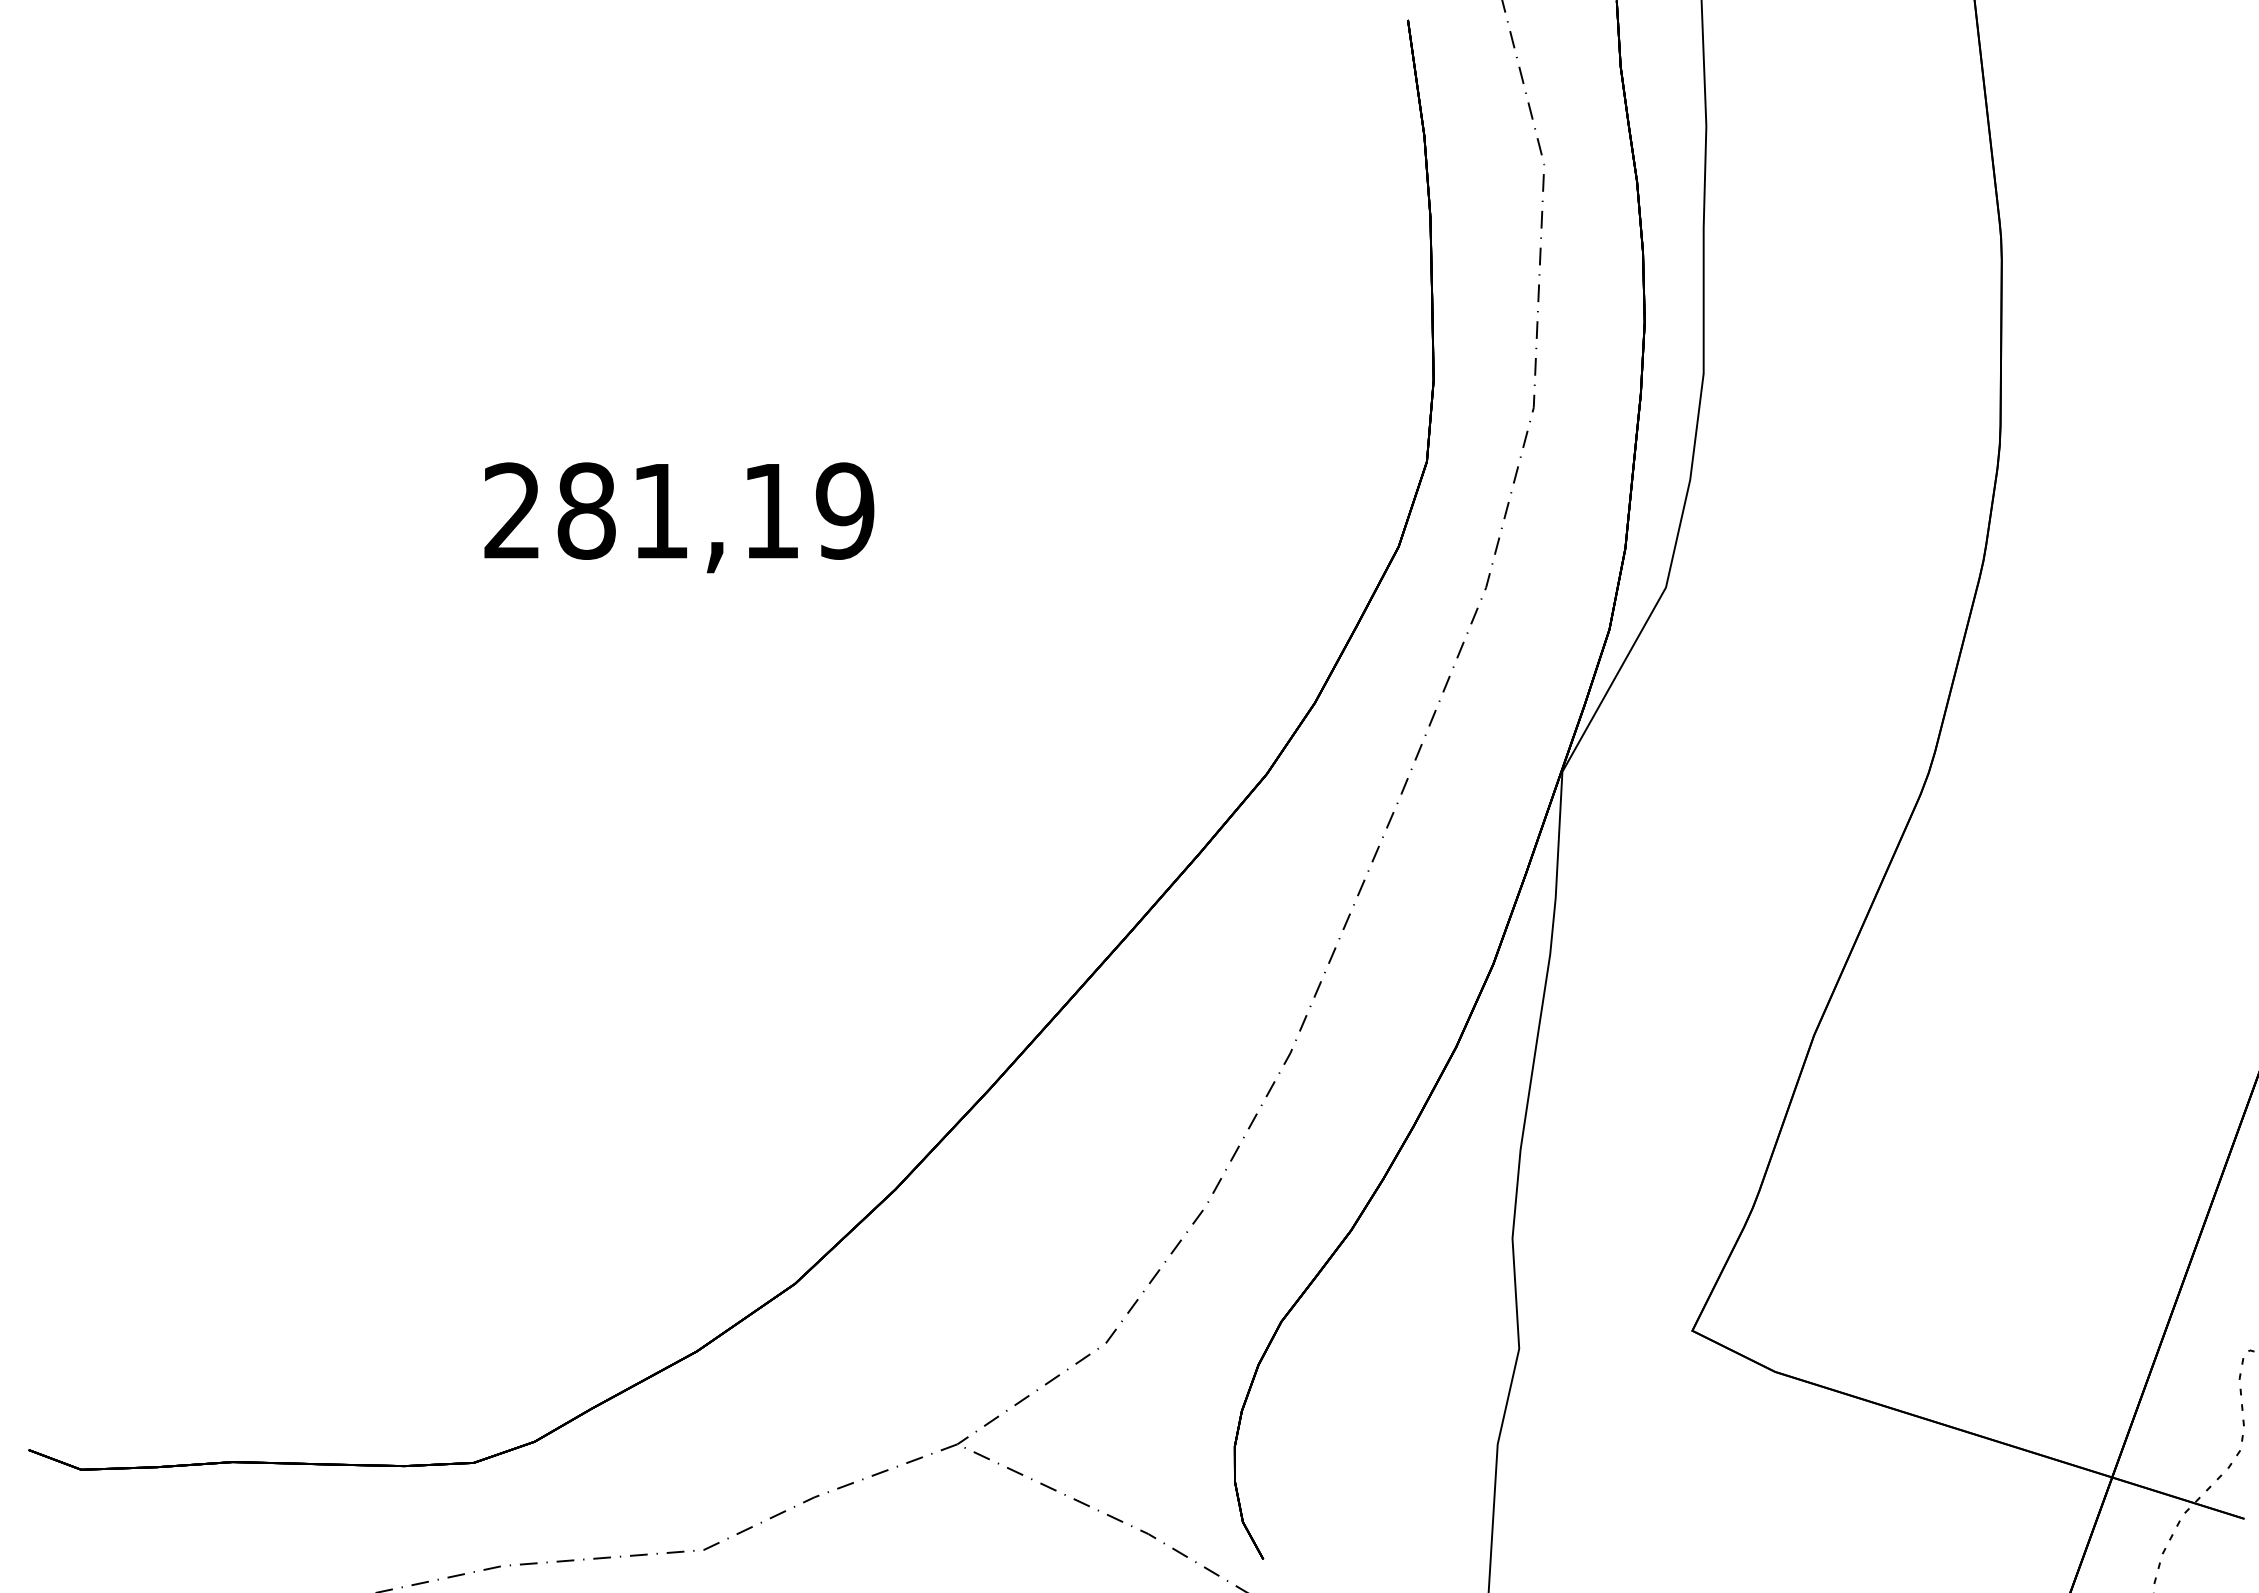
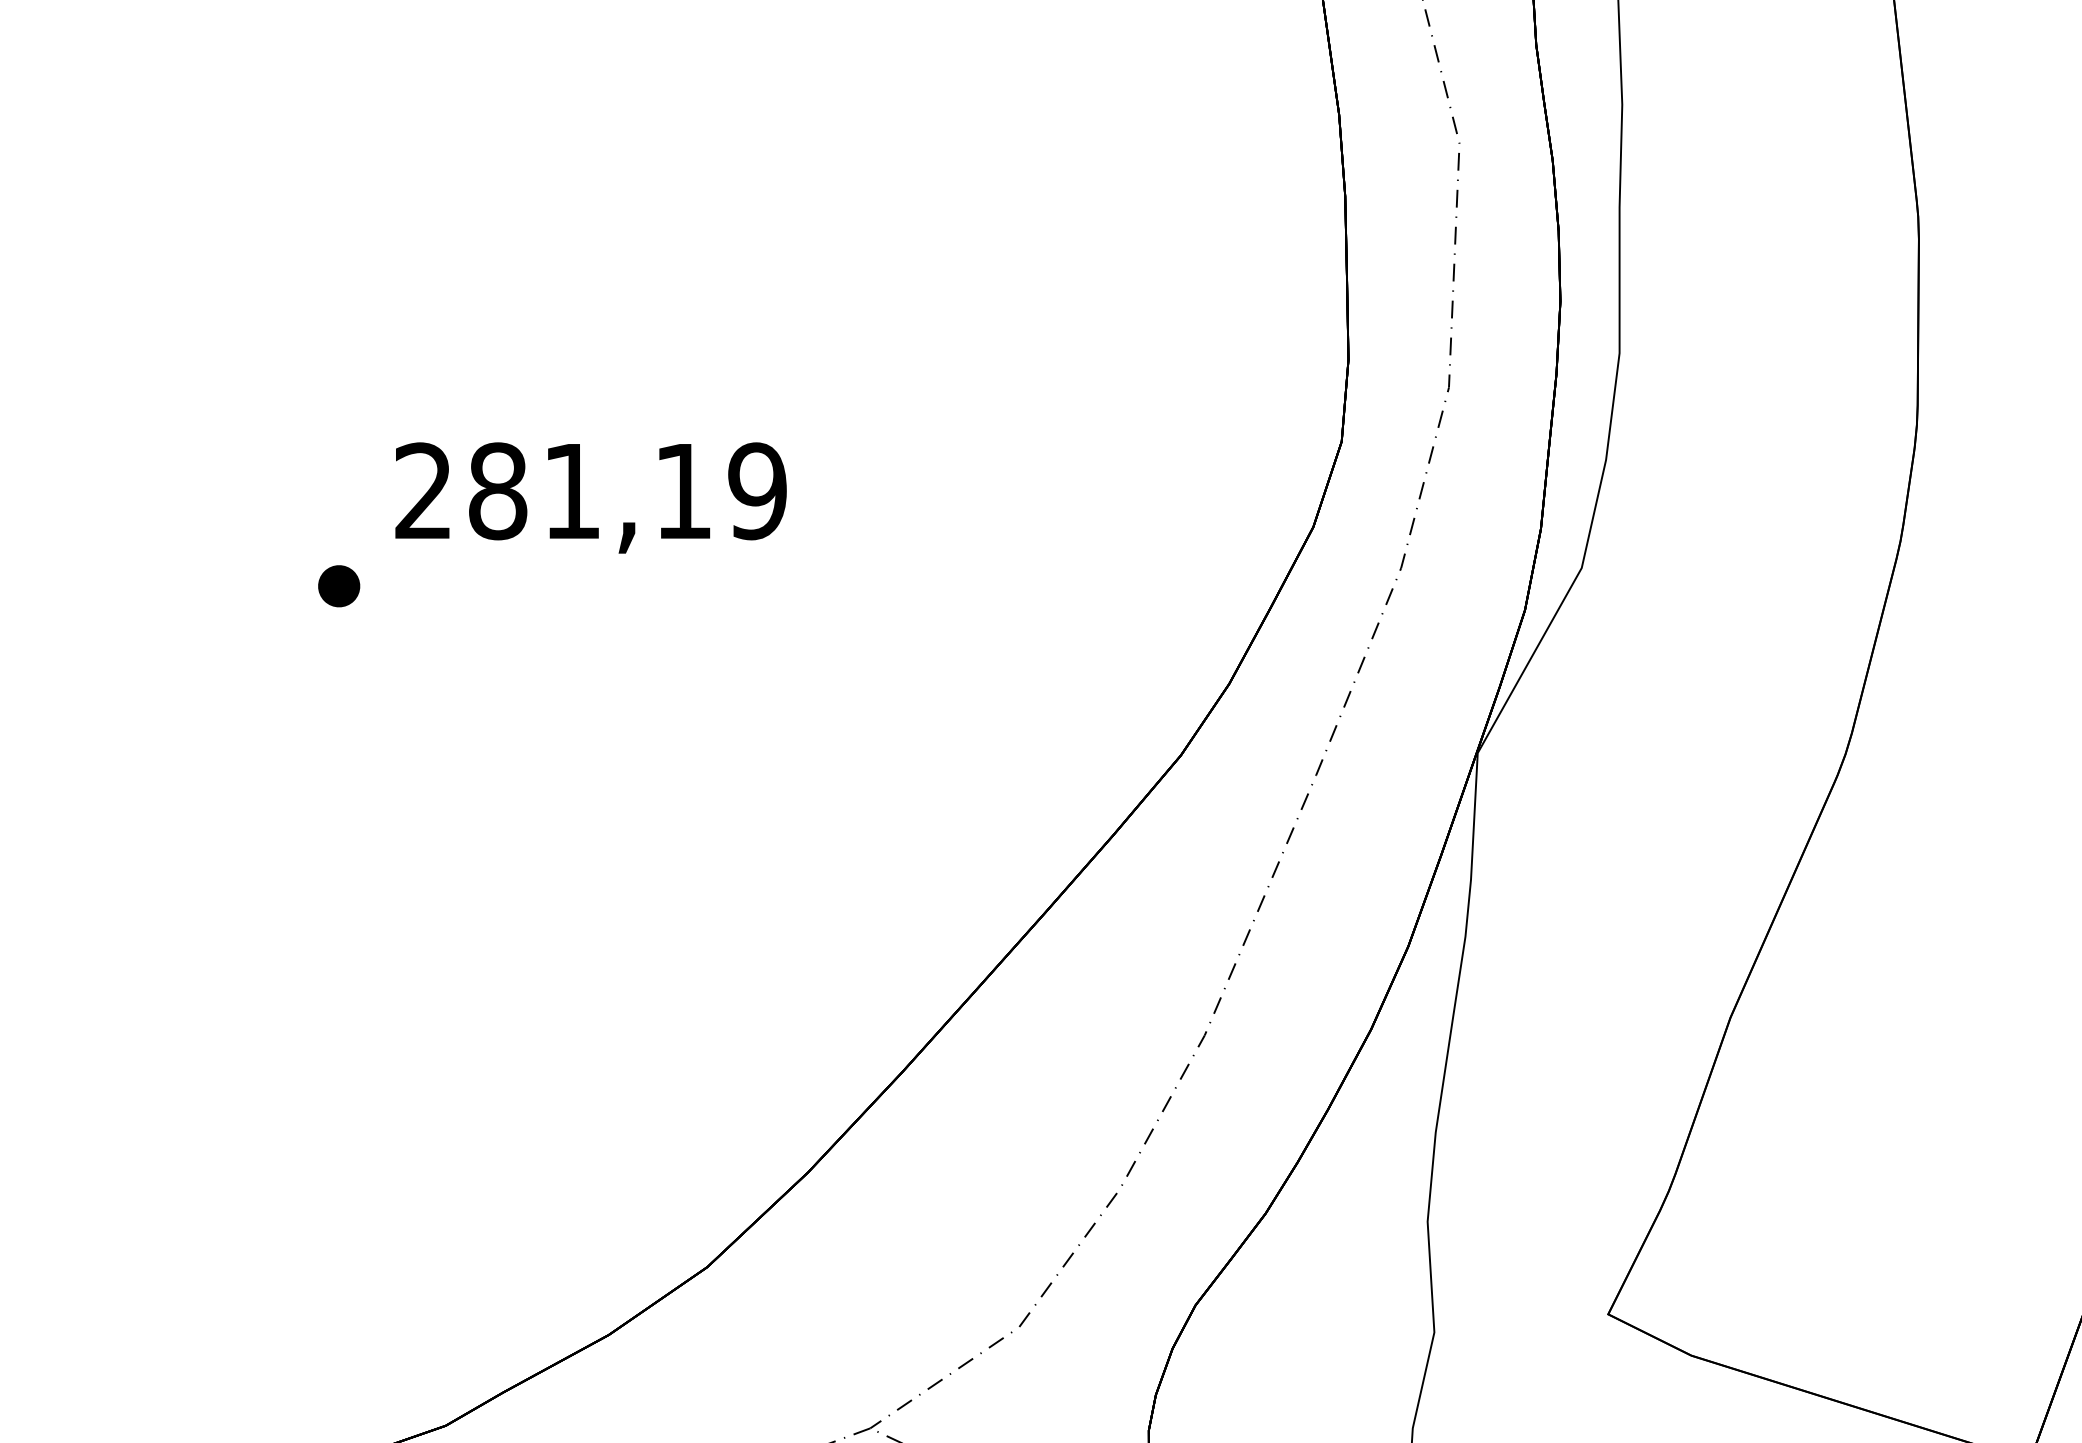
part: (428, 605) -> (339, 586), added

